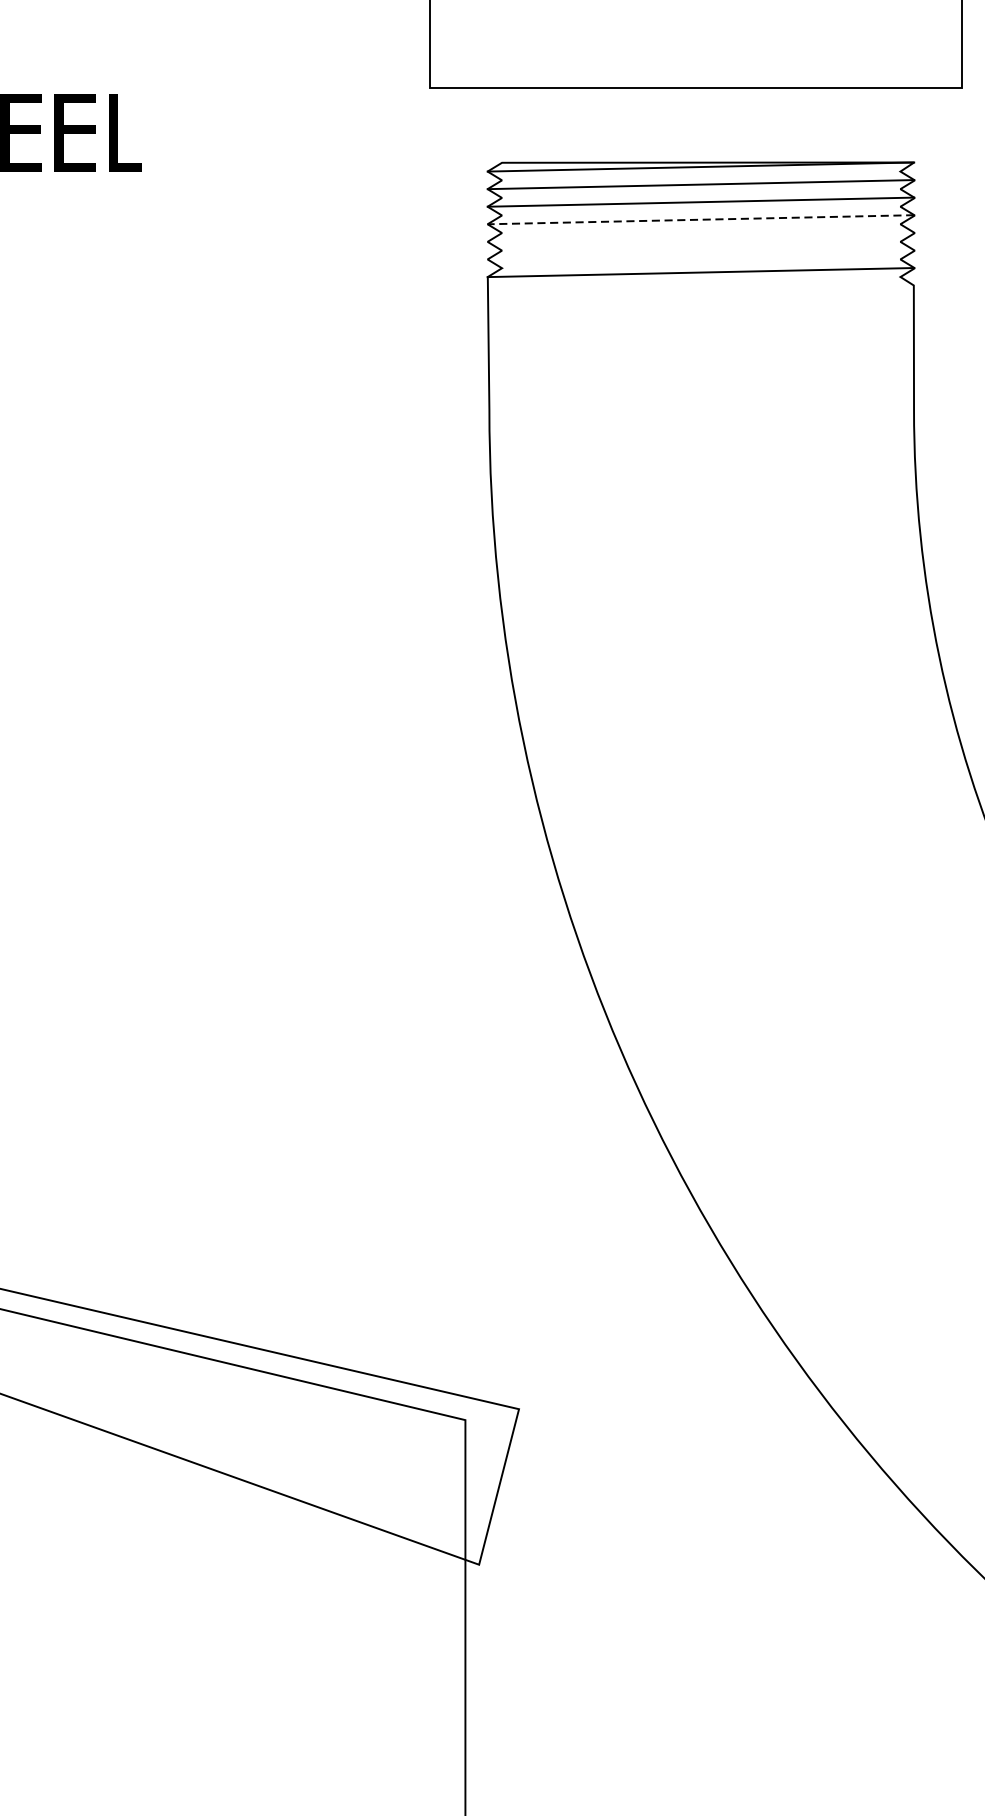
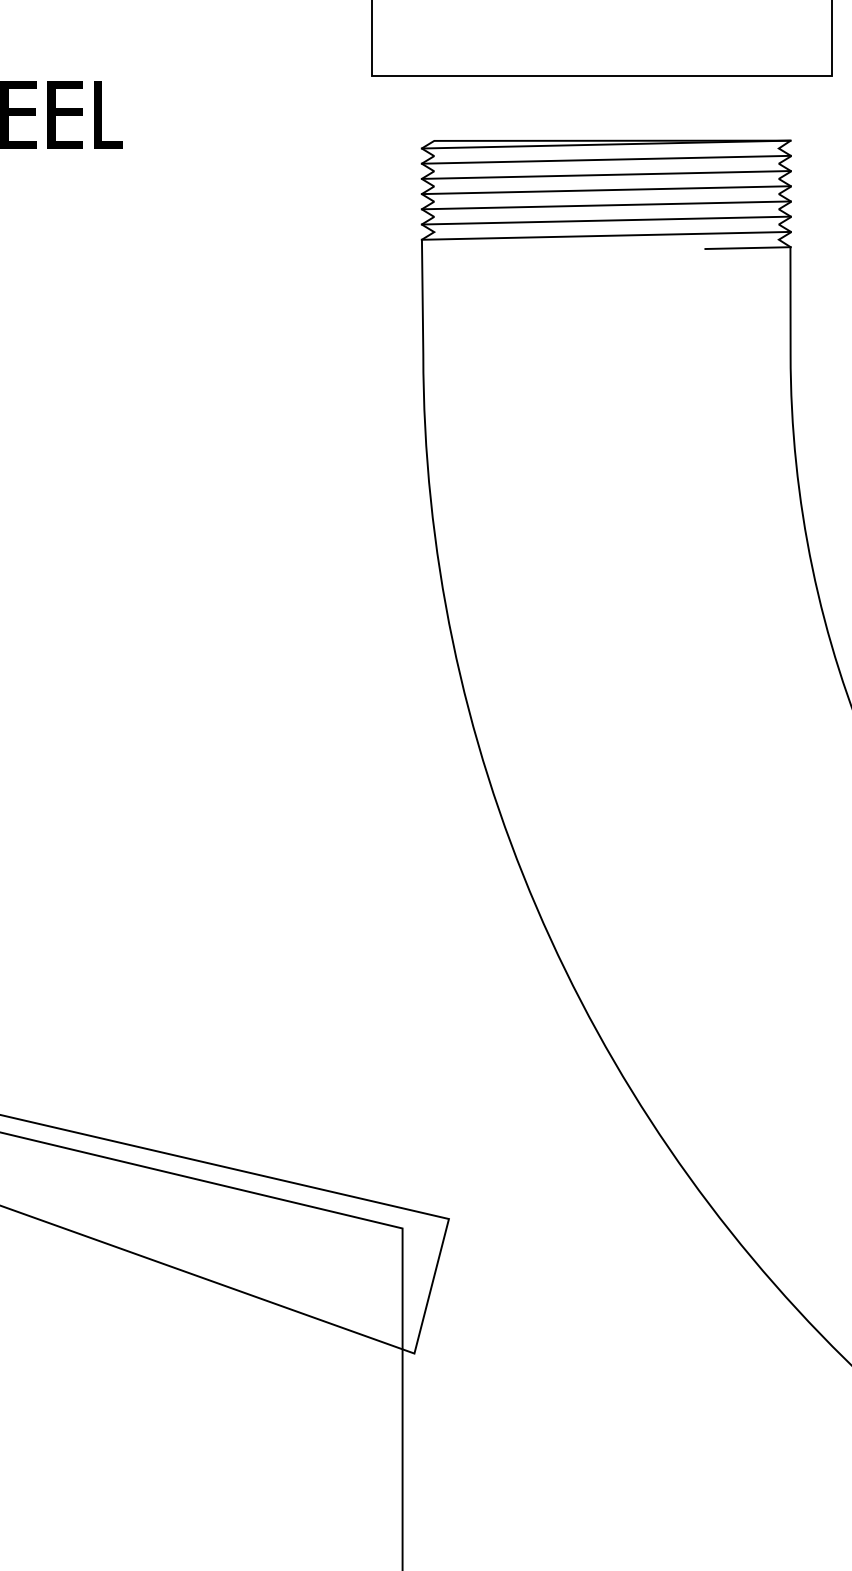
line: (701, 220) -> (606, 190), dashed -> solid
line: (700, 237) -> (605, 205), added
line: (700, 254) -> (605, 220), added
line: (864, 287) -> (747, 248), added

